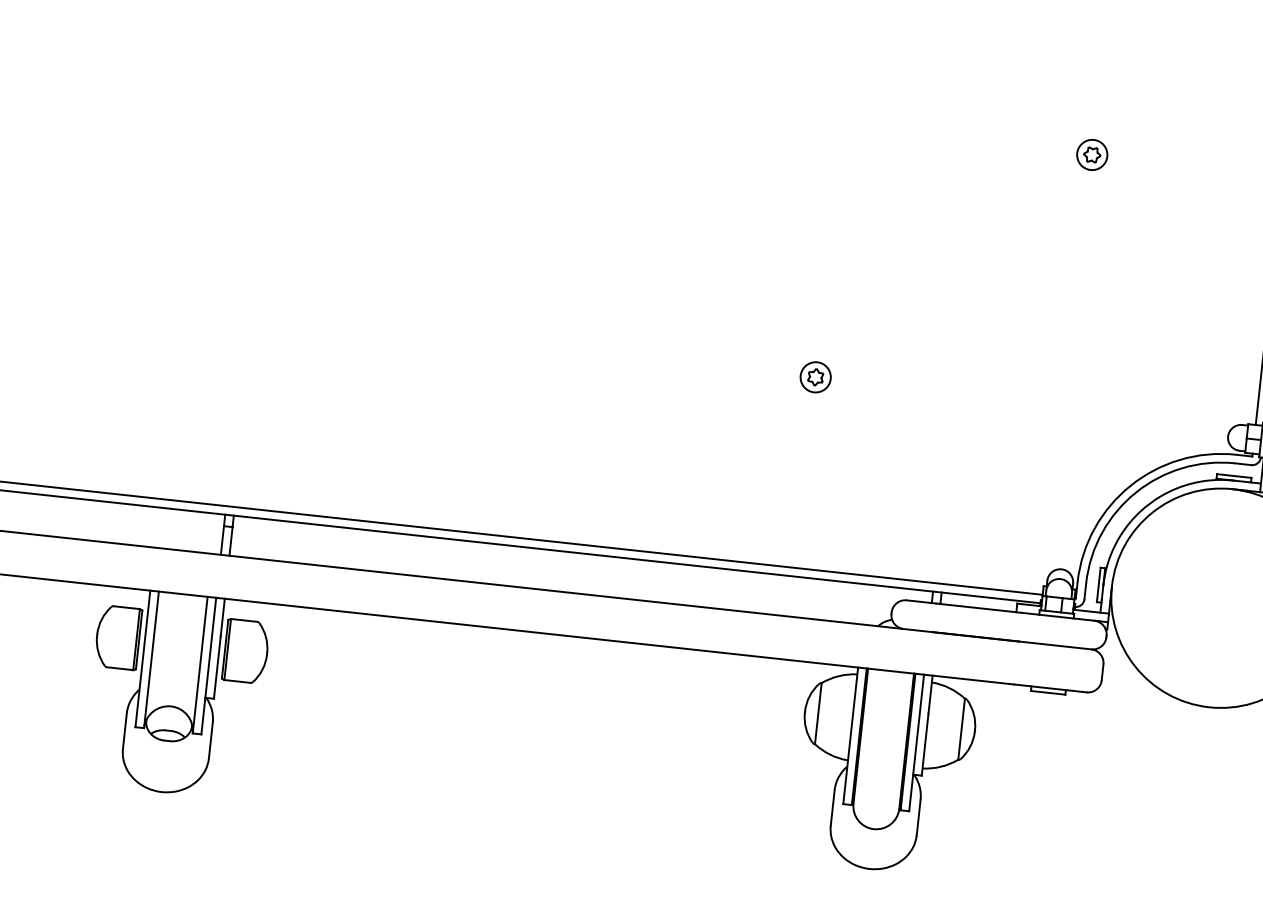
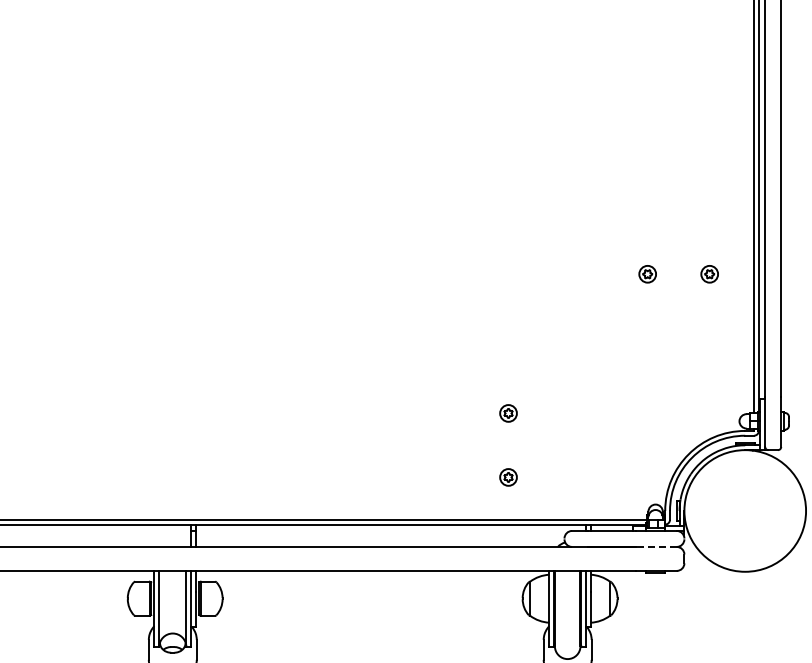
part: (1202, 167) -> (709, 274), added
part: (803, 492) -> (508, 477), added
line: (1055, 644) -> (656, 546), solid -> dashed

